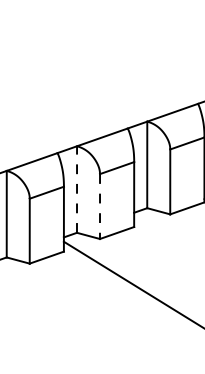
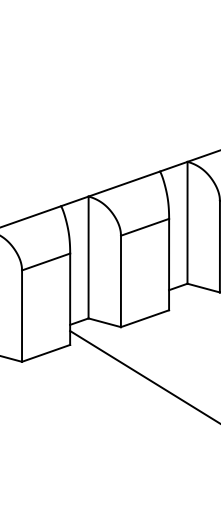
line: (77, 189) -> (89, 257), dashed -> solid
line: (100, 207) -> (121, 282), dashed -> solid

